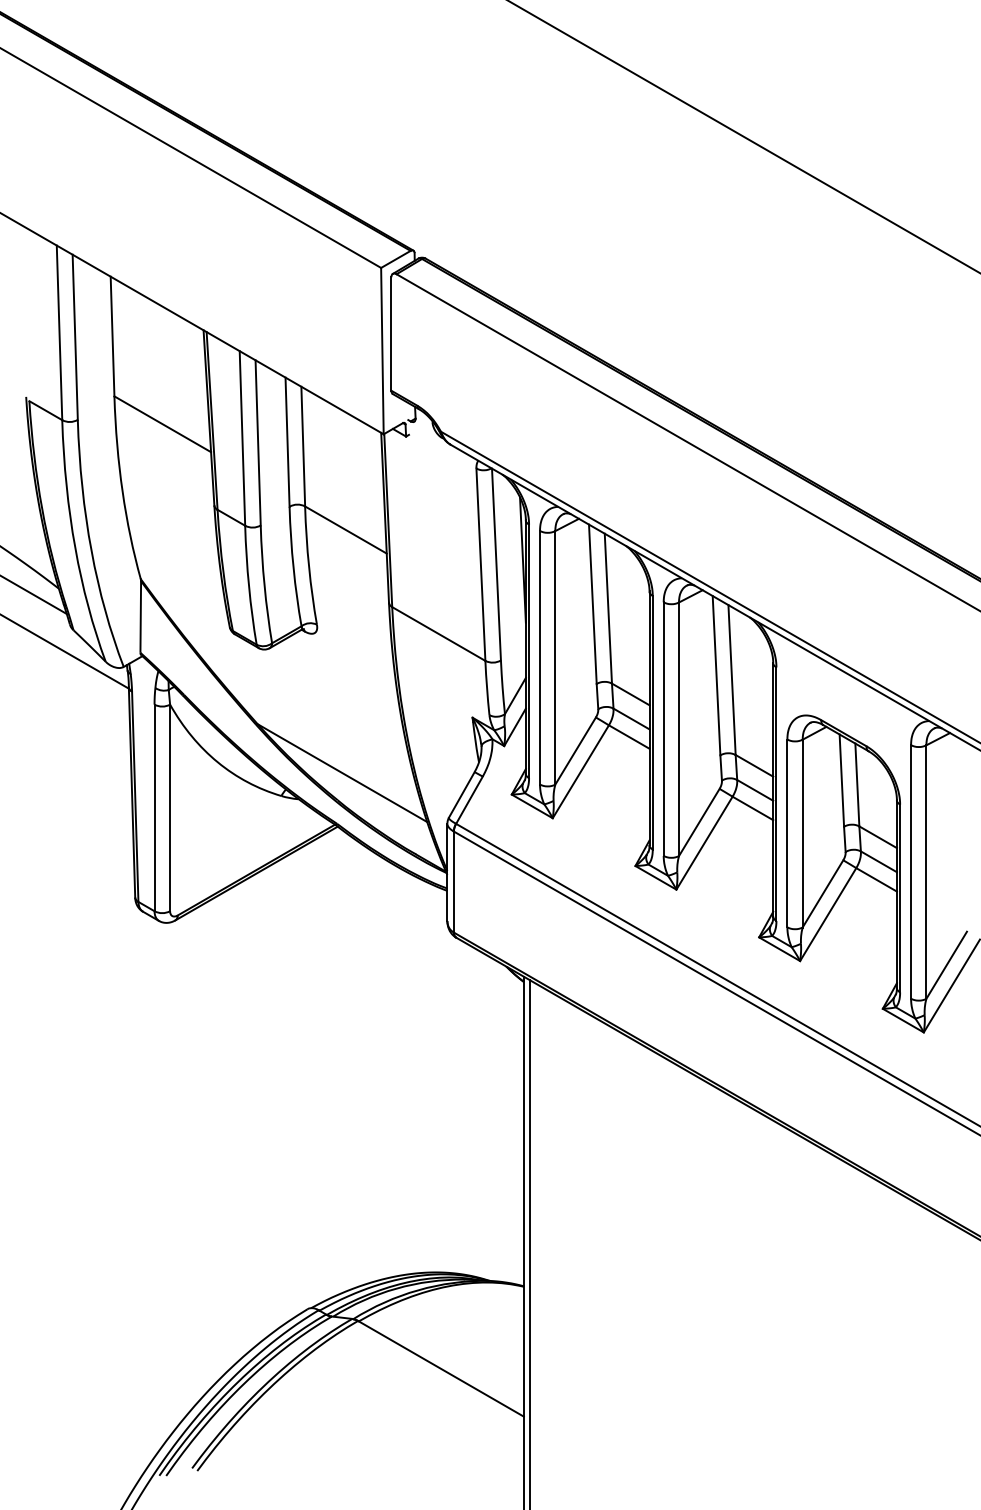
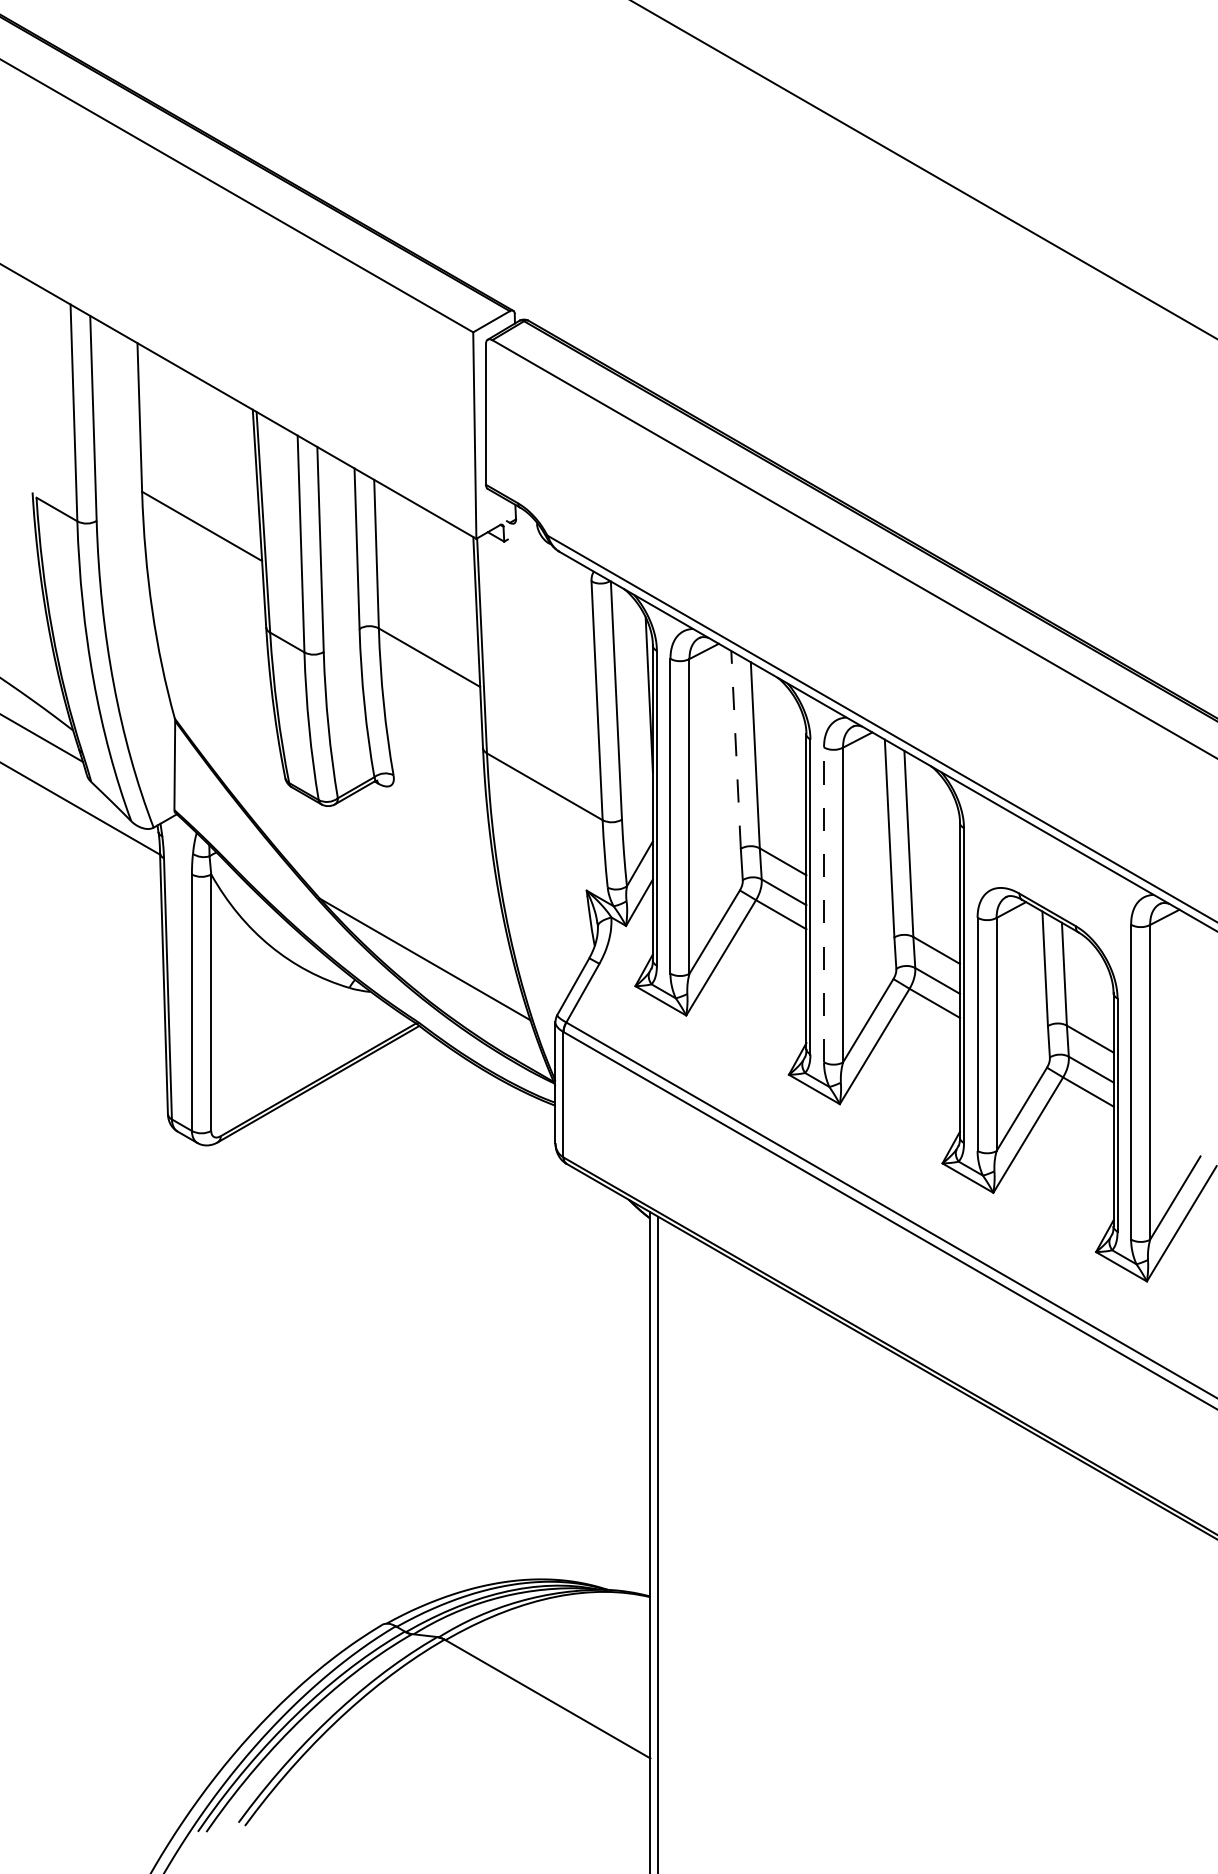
line: (593, 603) -> (736, 749), solid -> dashed
line: (664, 728) -> (824, 904), solid -> dashed

